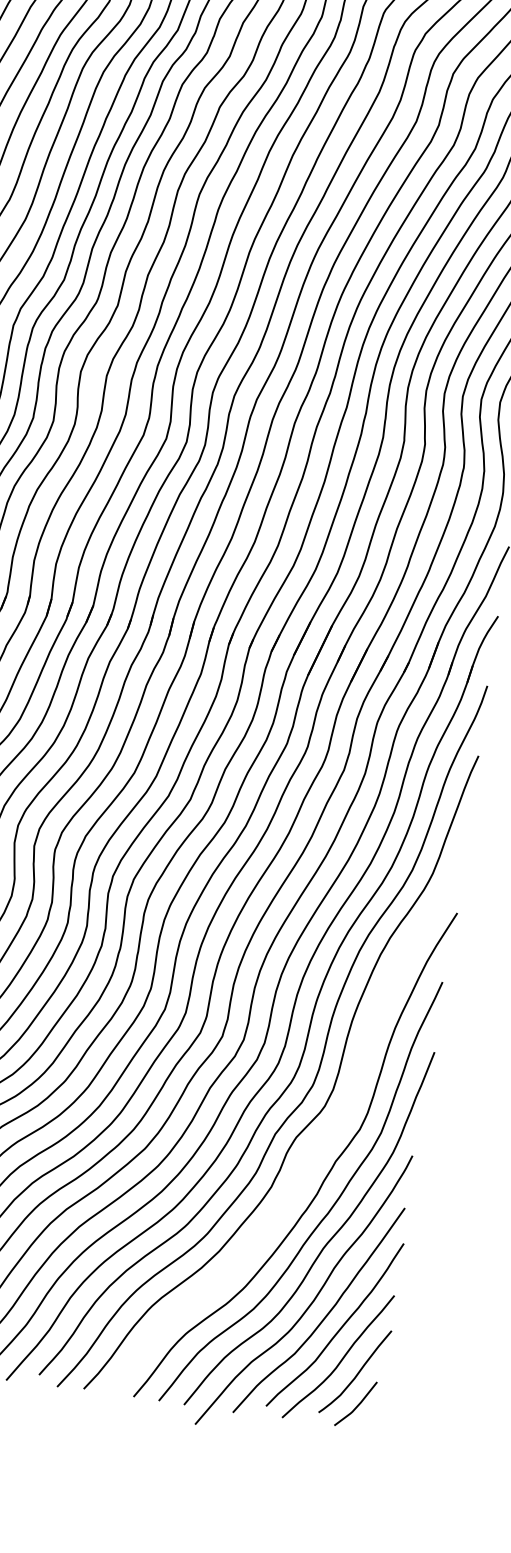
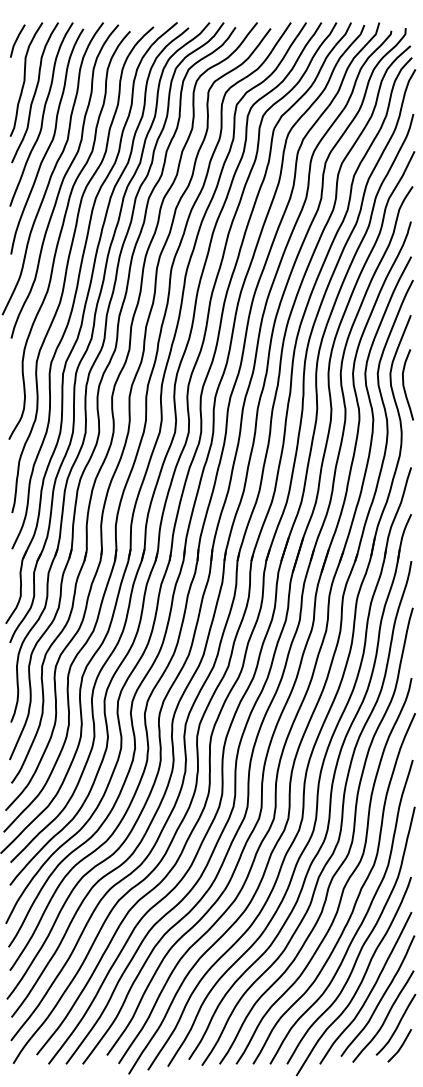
curve: (313, 1148) -> (345, 882), added

